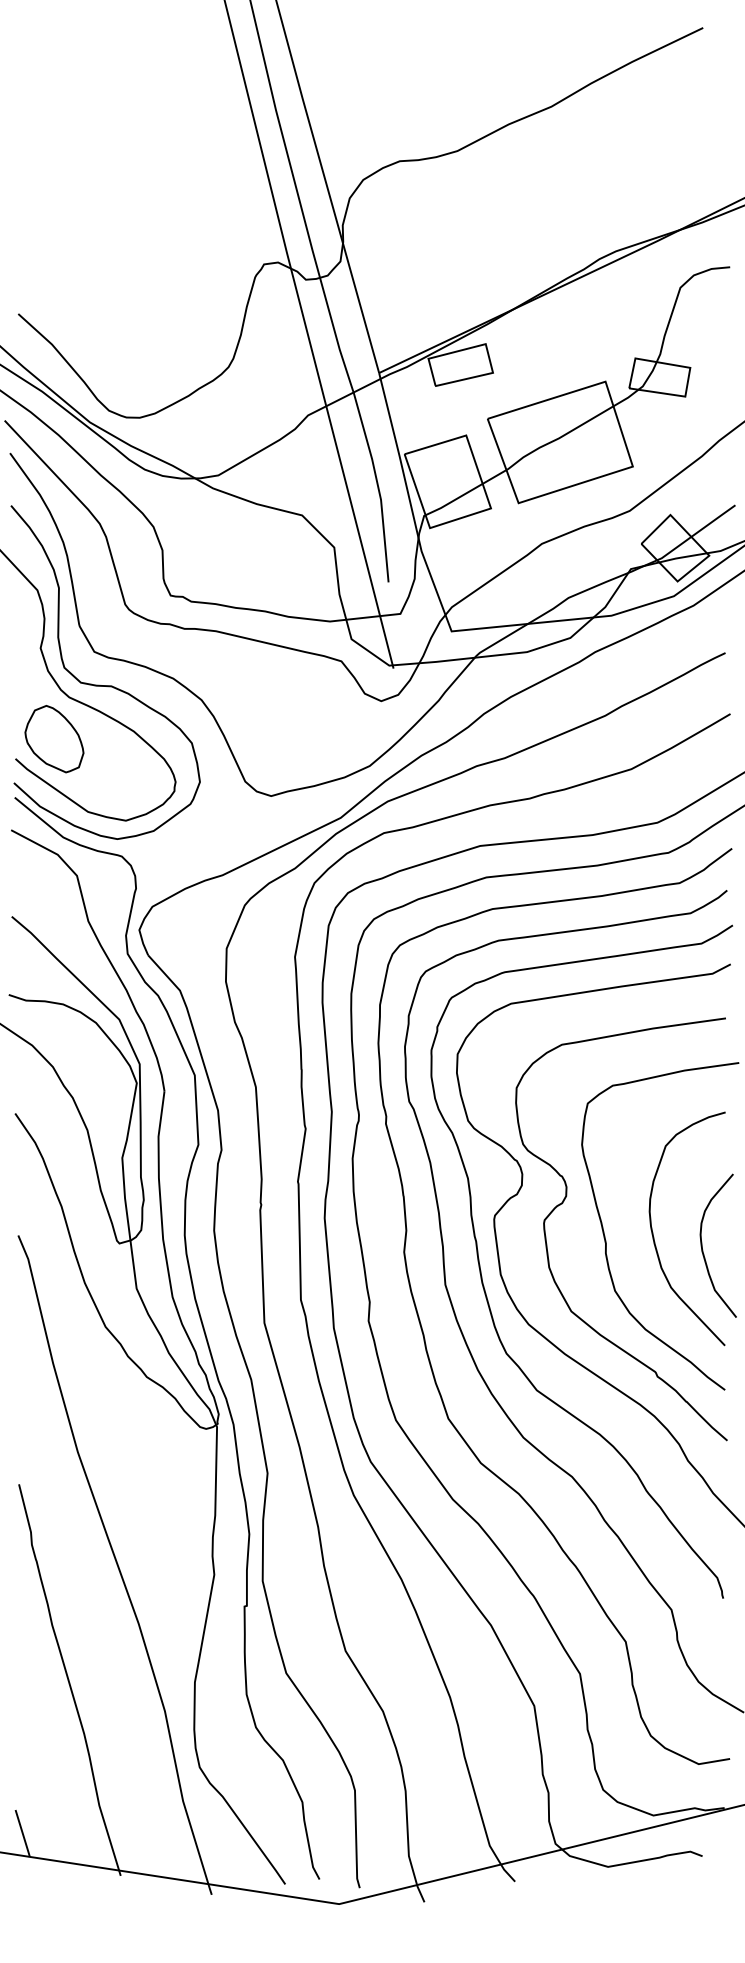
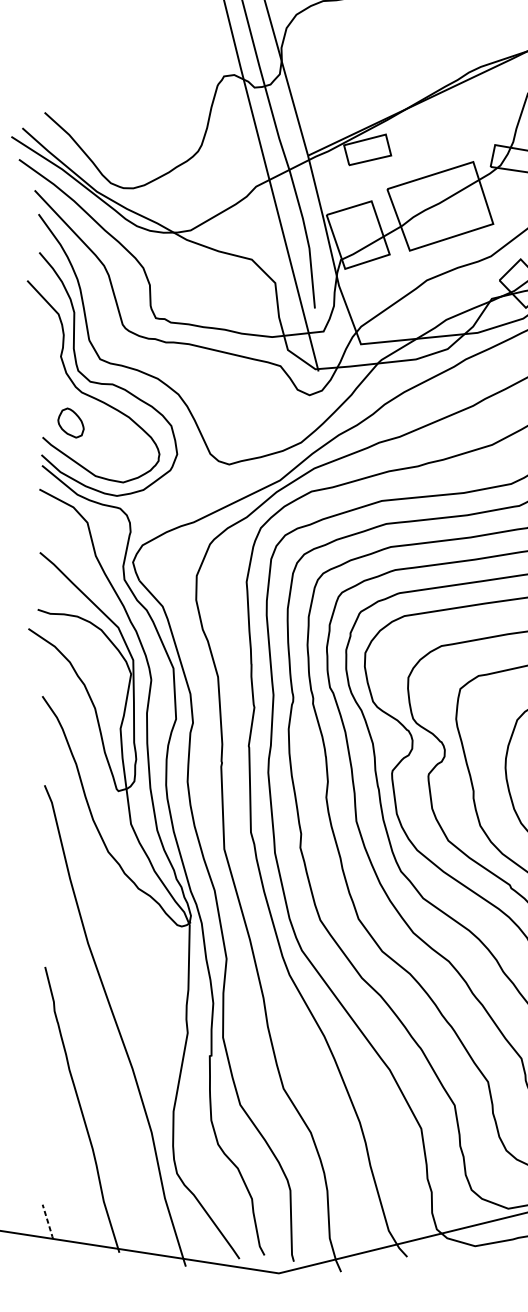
part: (54, 739) -> (71, 423), size x0.6
line: (22, 1833) -> (47, 1221), solid -> dashed

